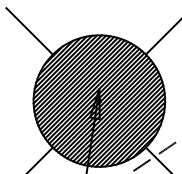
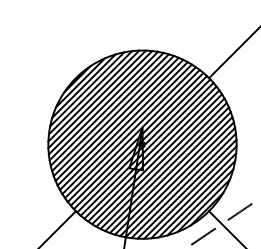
line: (29, 31) -> (42, 45), removed

